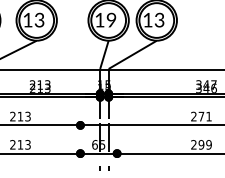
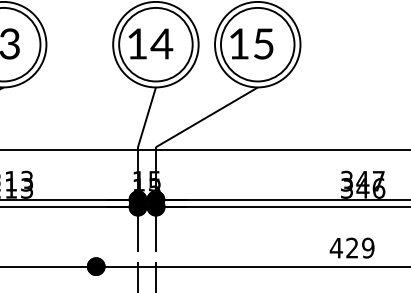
text: (111, 19) -> (161, 42), 19 -> 14
text: (159, 19) -> (263, 42), 13 -> 15
text: (200, 116) -> (350, 247), 271 -> 429

